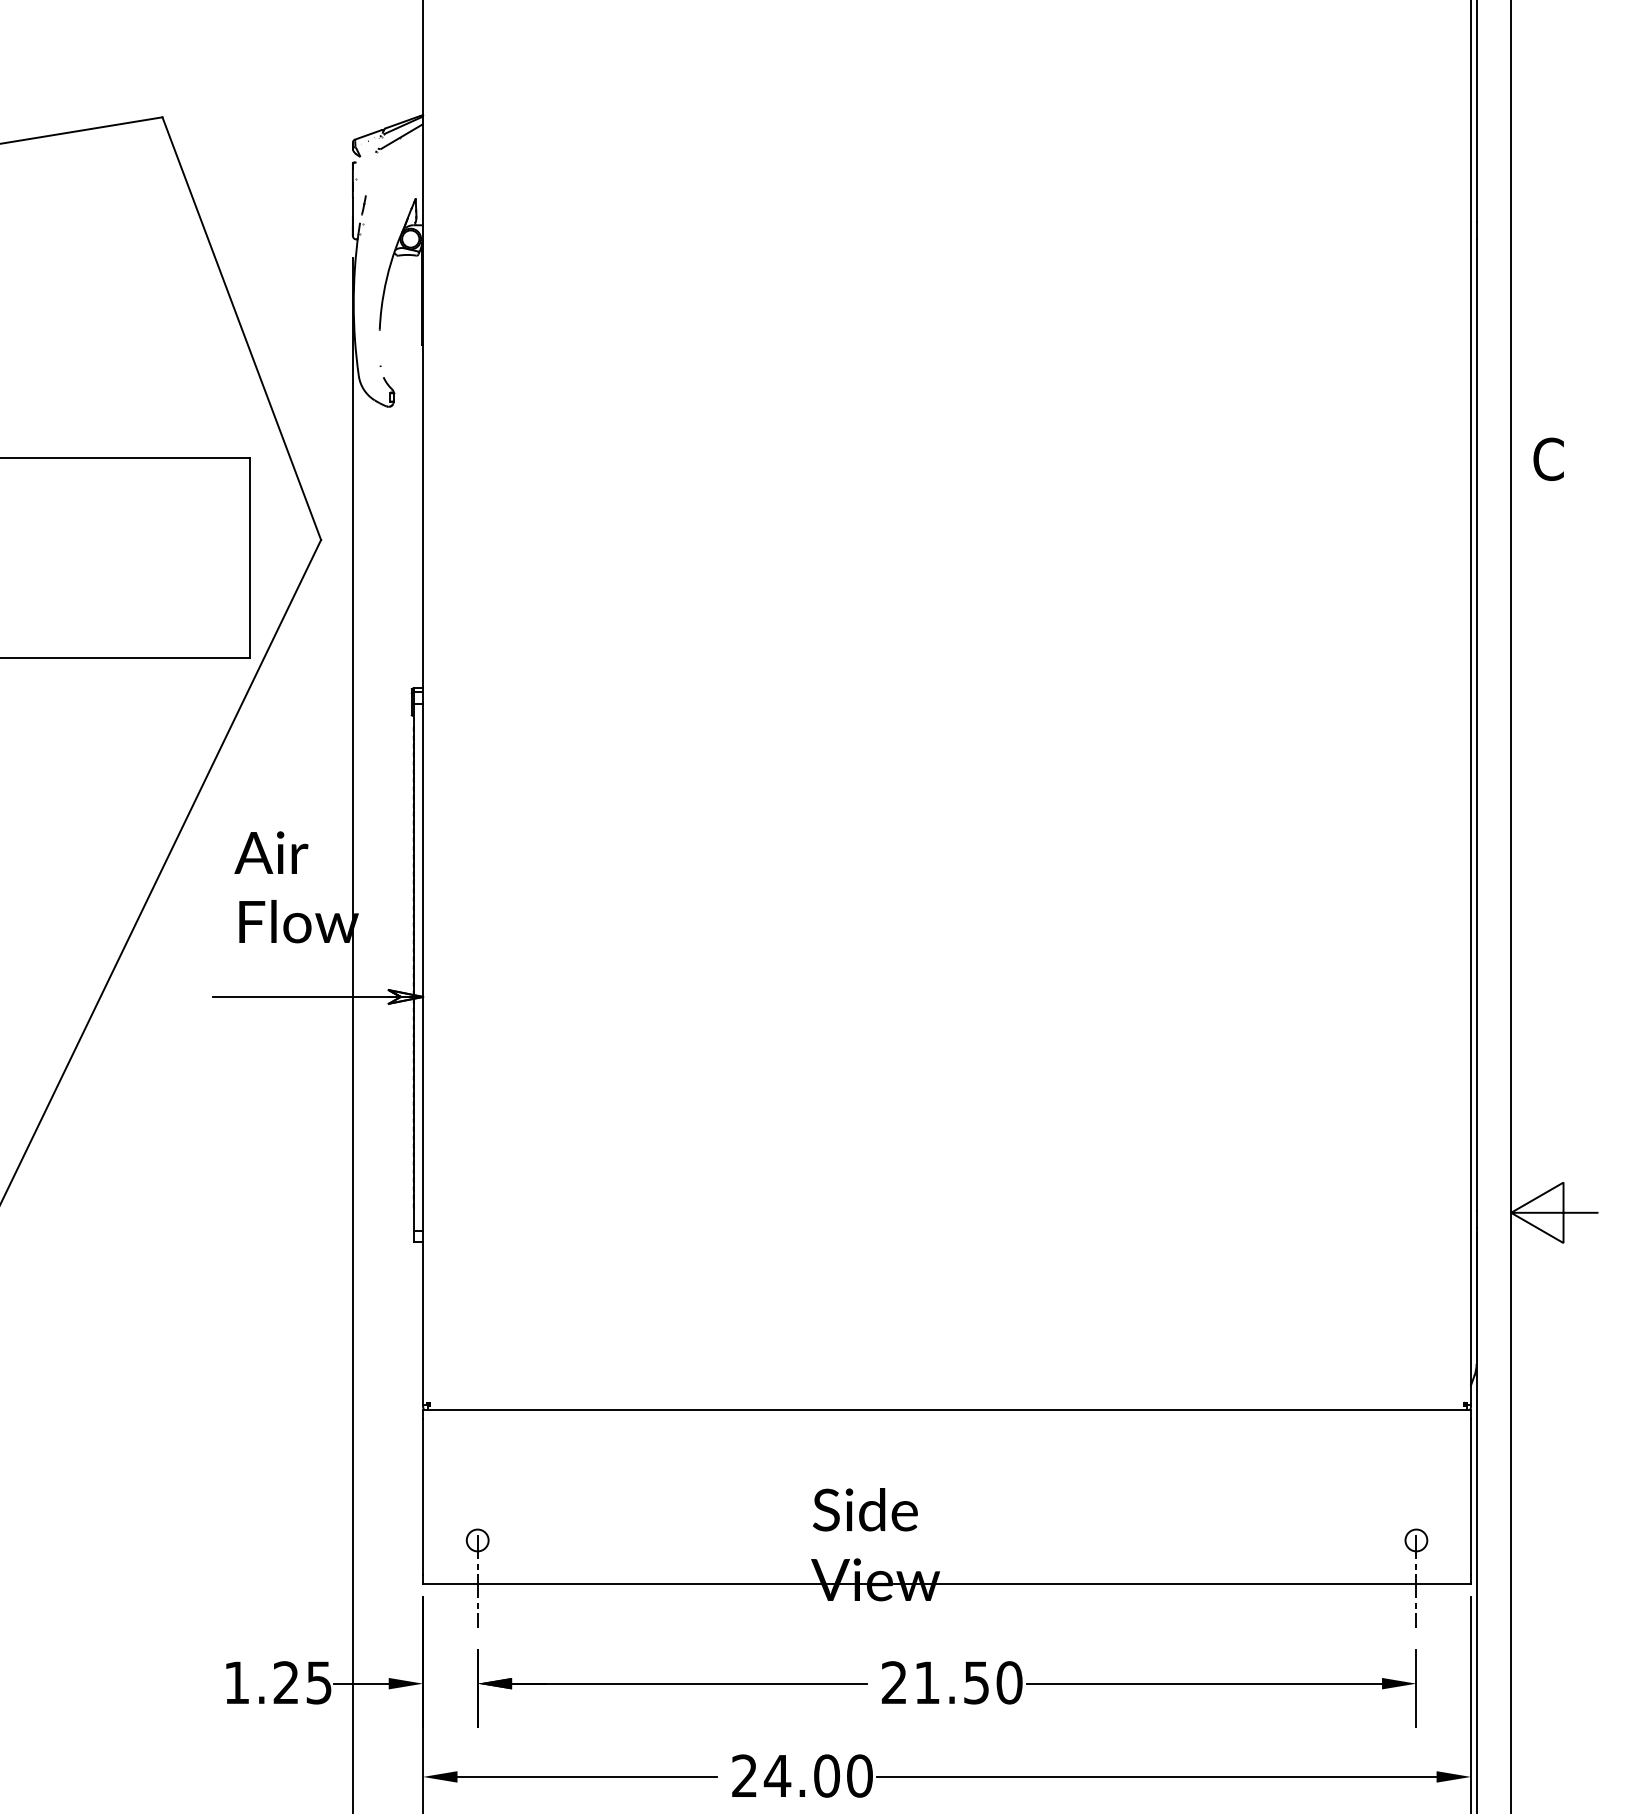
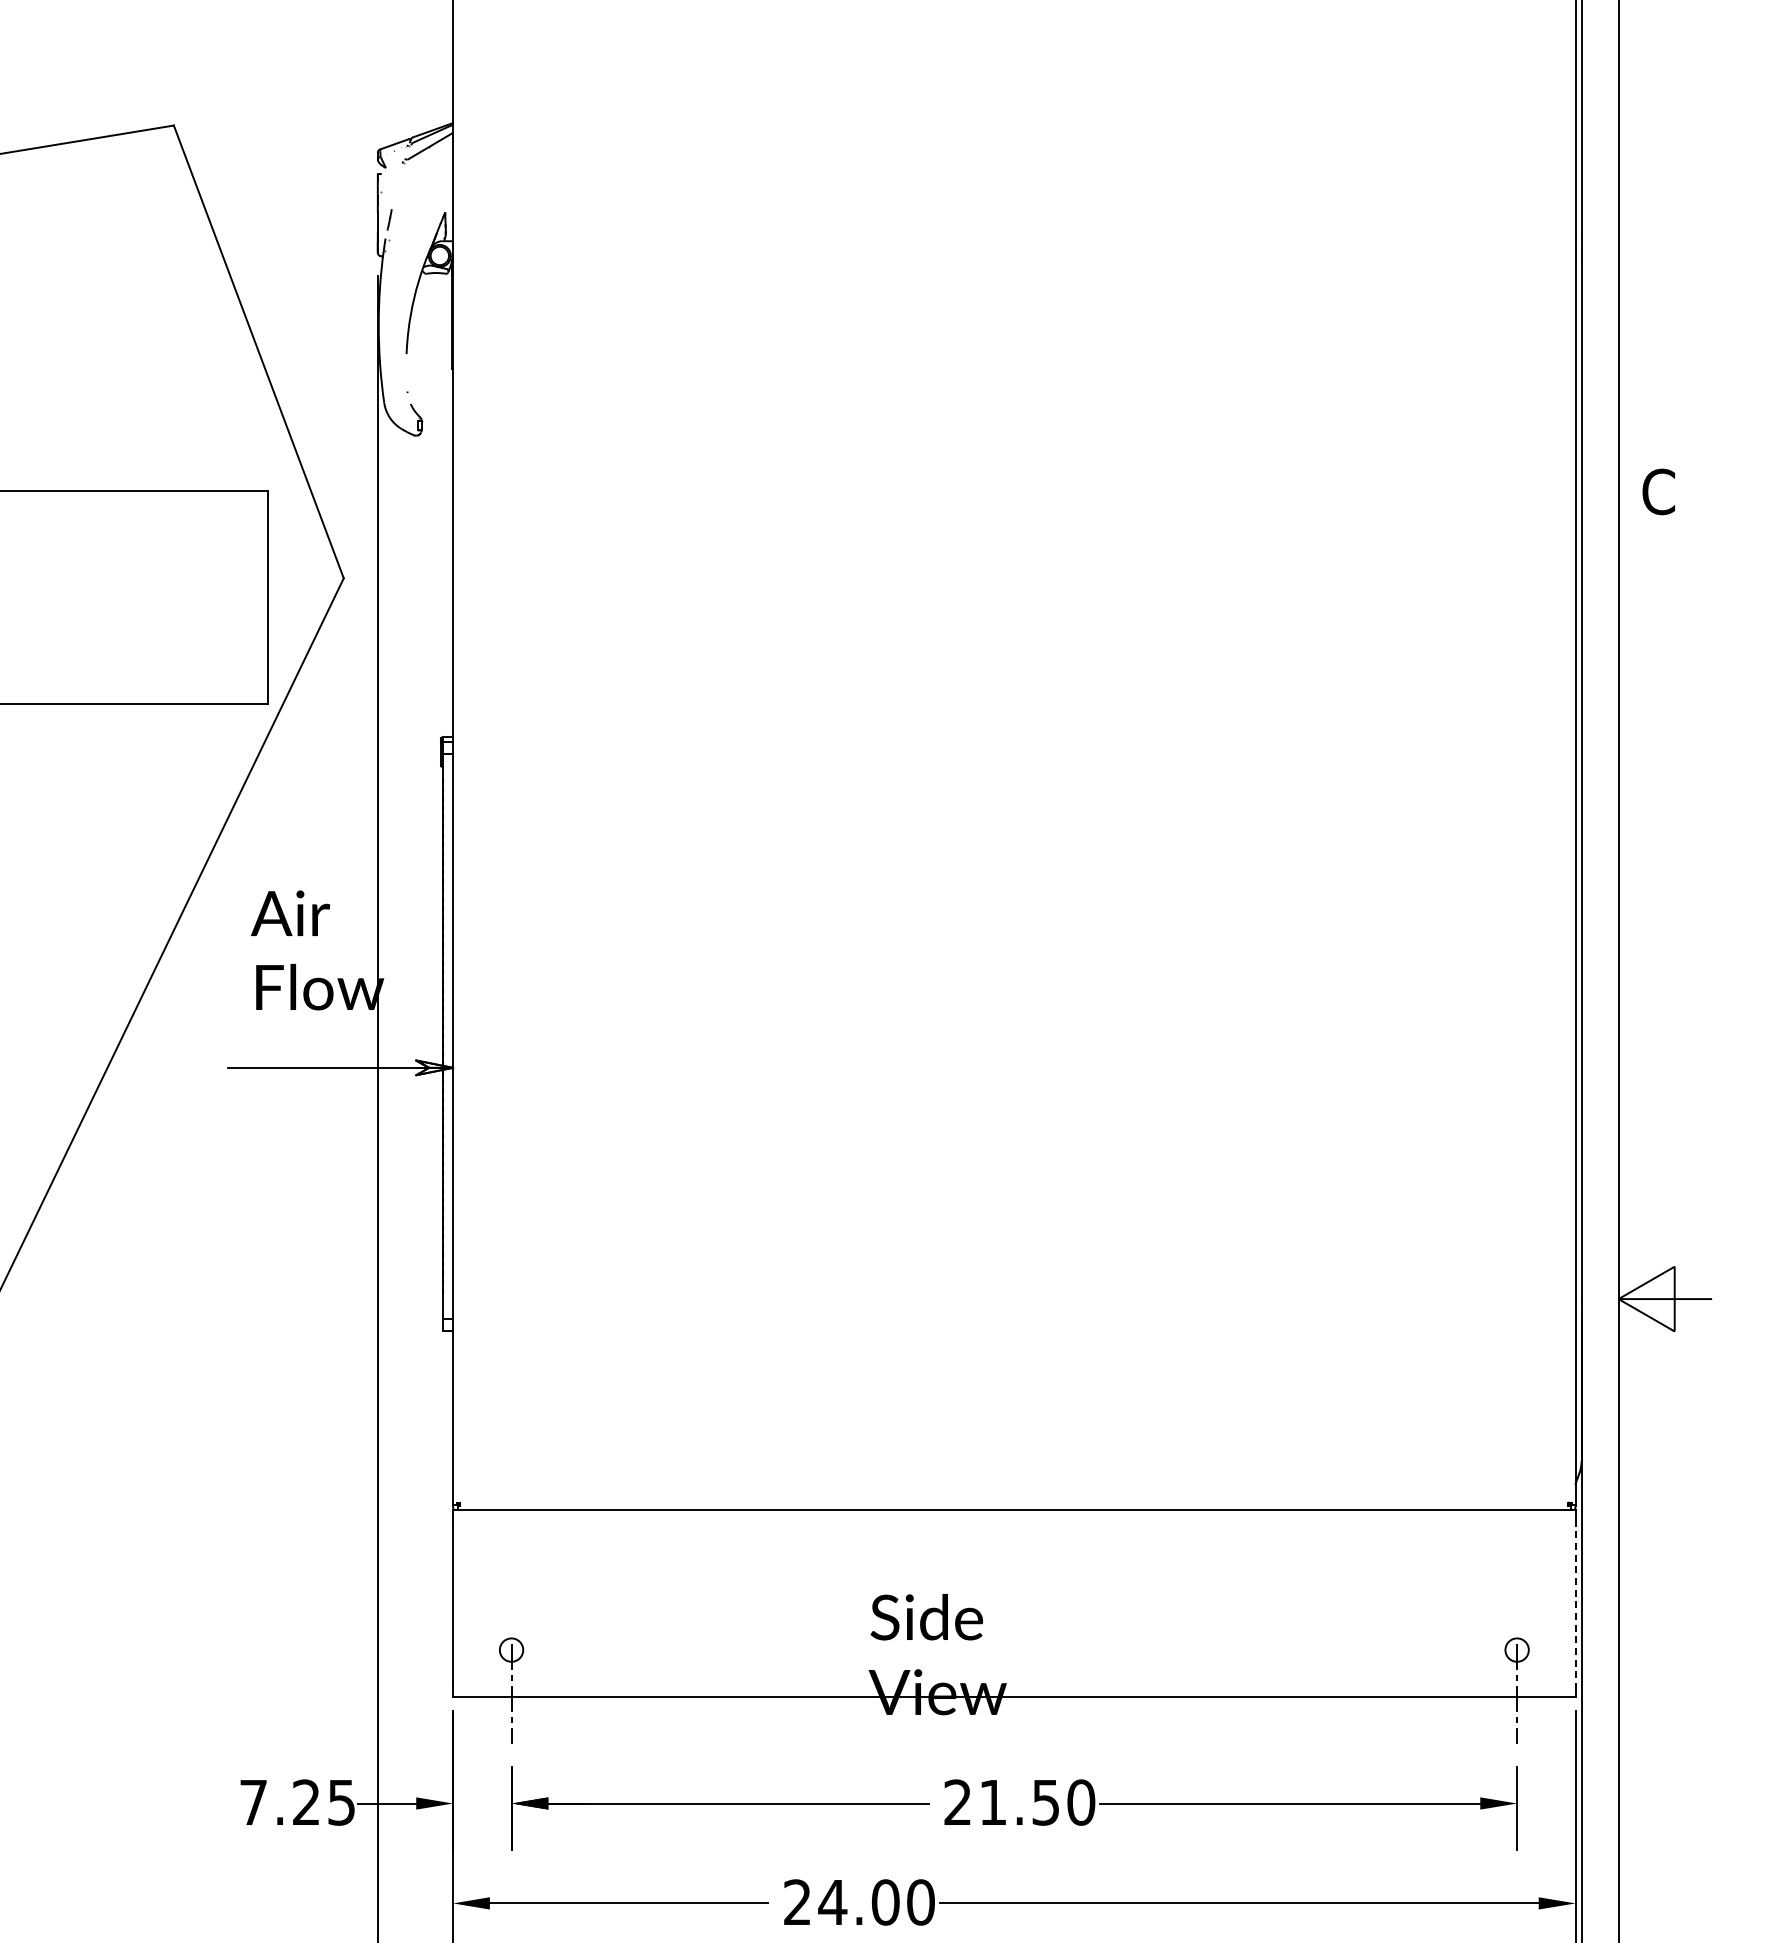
line: (1470, 1496) -> (1575, 1603), solid -> dashed
text: (236, 1682) -> (253, 1802), 1.25 -> 7.25

